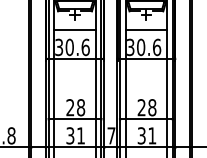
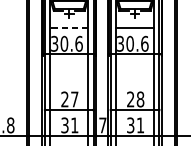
line: (75, 30) -> (69, 28), solid -> dashed
text: (81, 107) -> (75, 99), 28 -> 27

